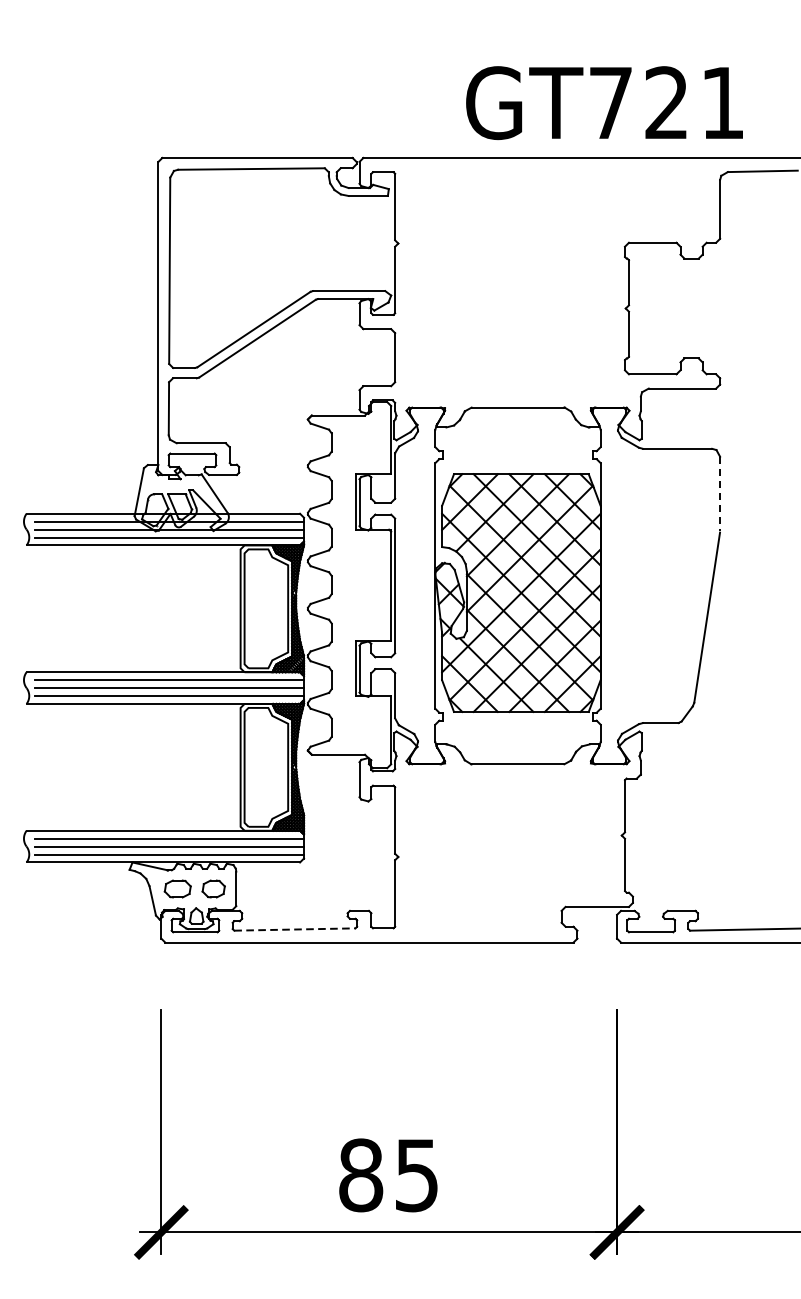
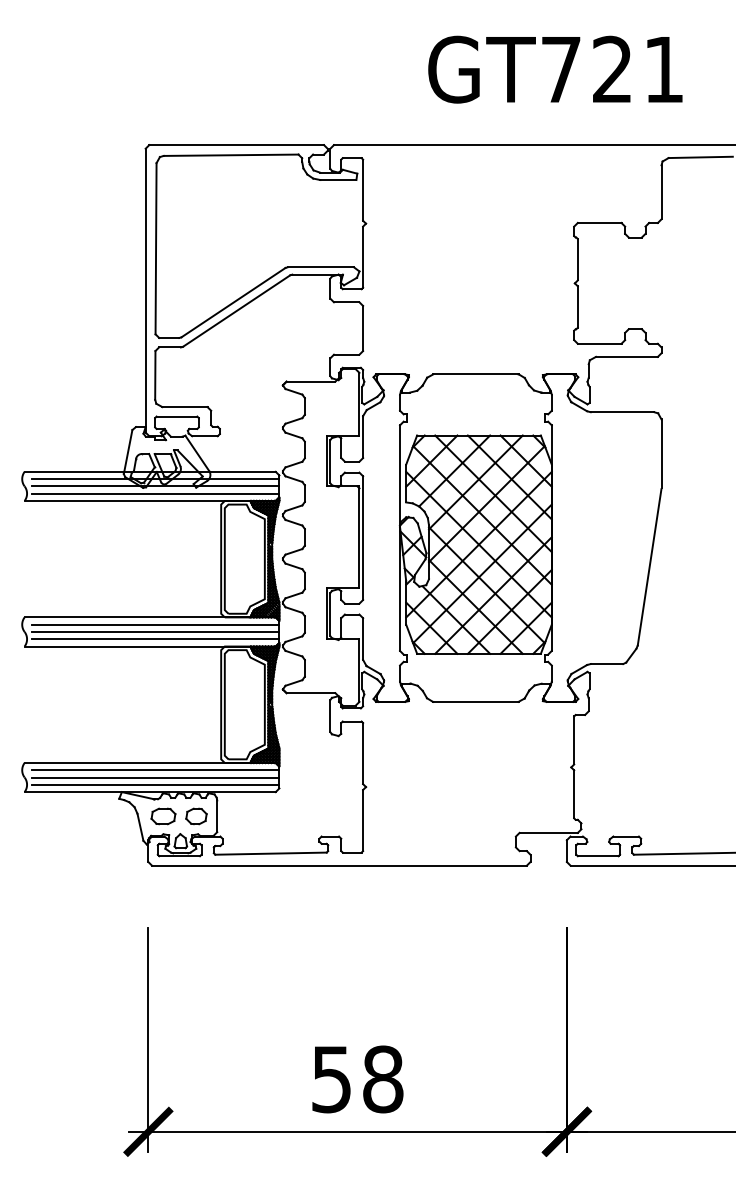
text: (604, 102) -> (555, 69), moved
line: (720, 494) -> (661, 454), dashed -> solid
line: (295, 929) -> (271, 853), dashed -> solid
text: (389, 1175) -> (357, 1079), 85 -> 58

